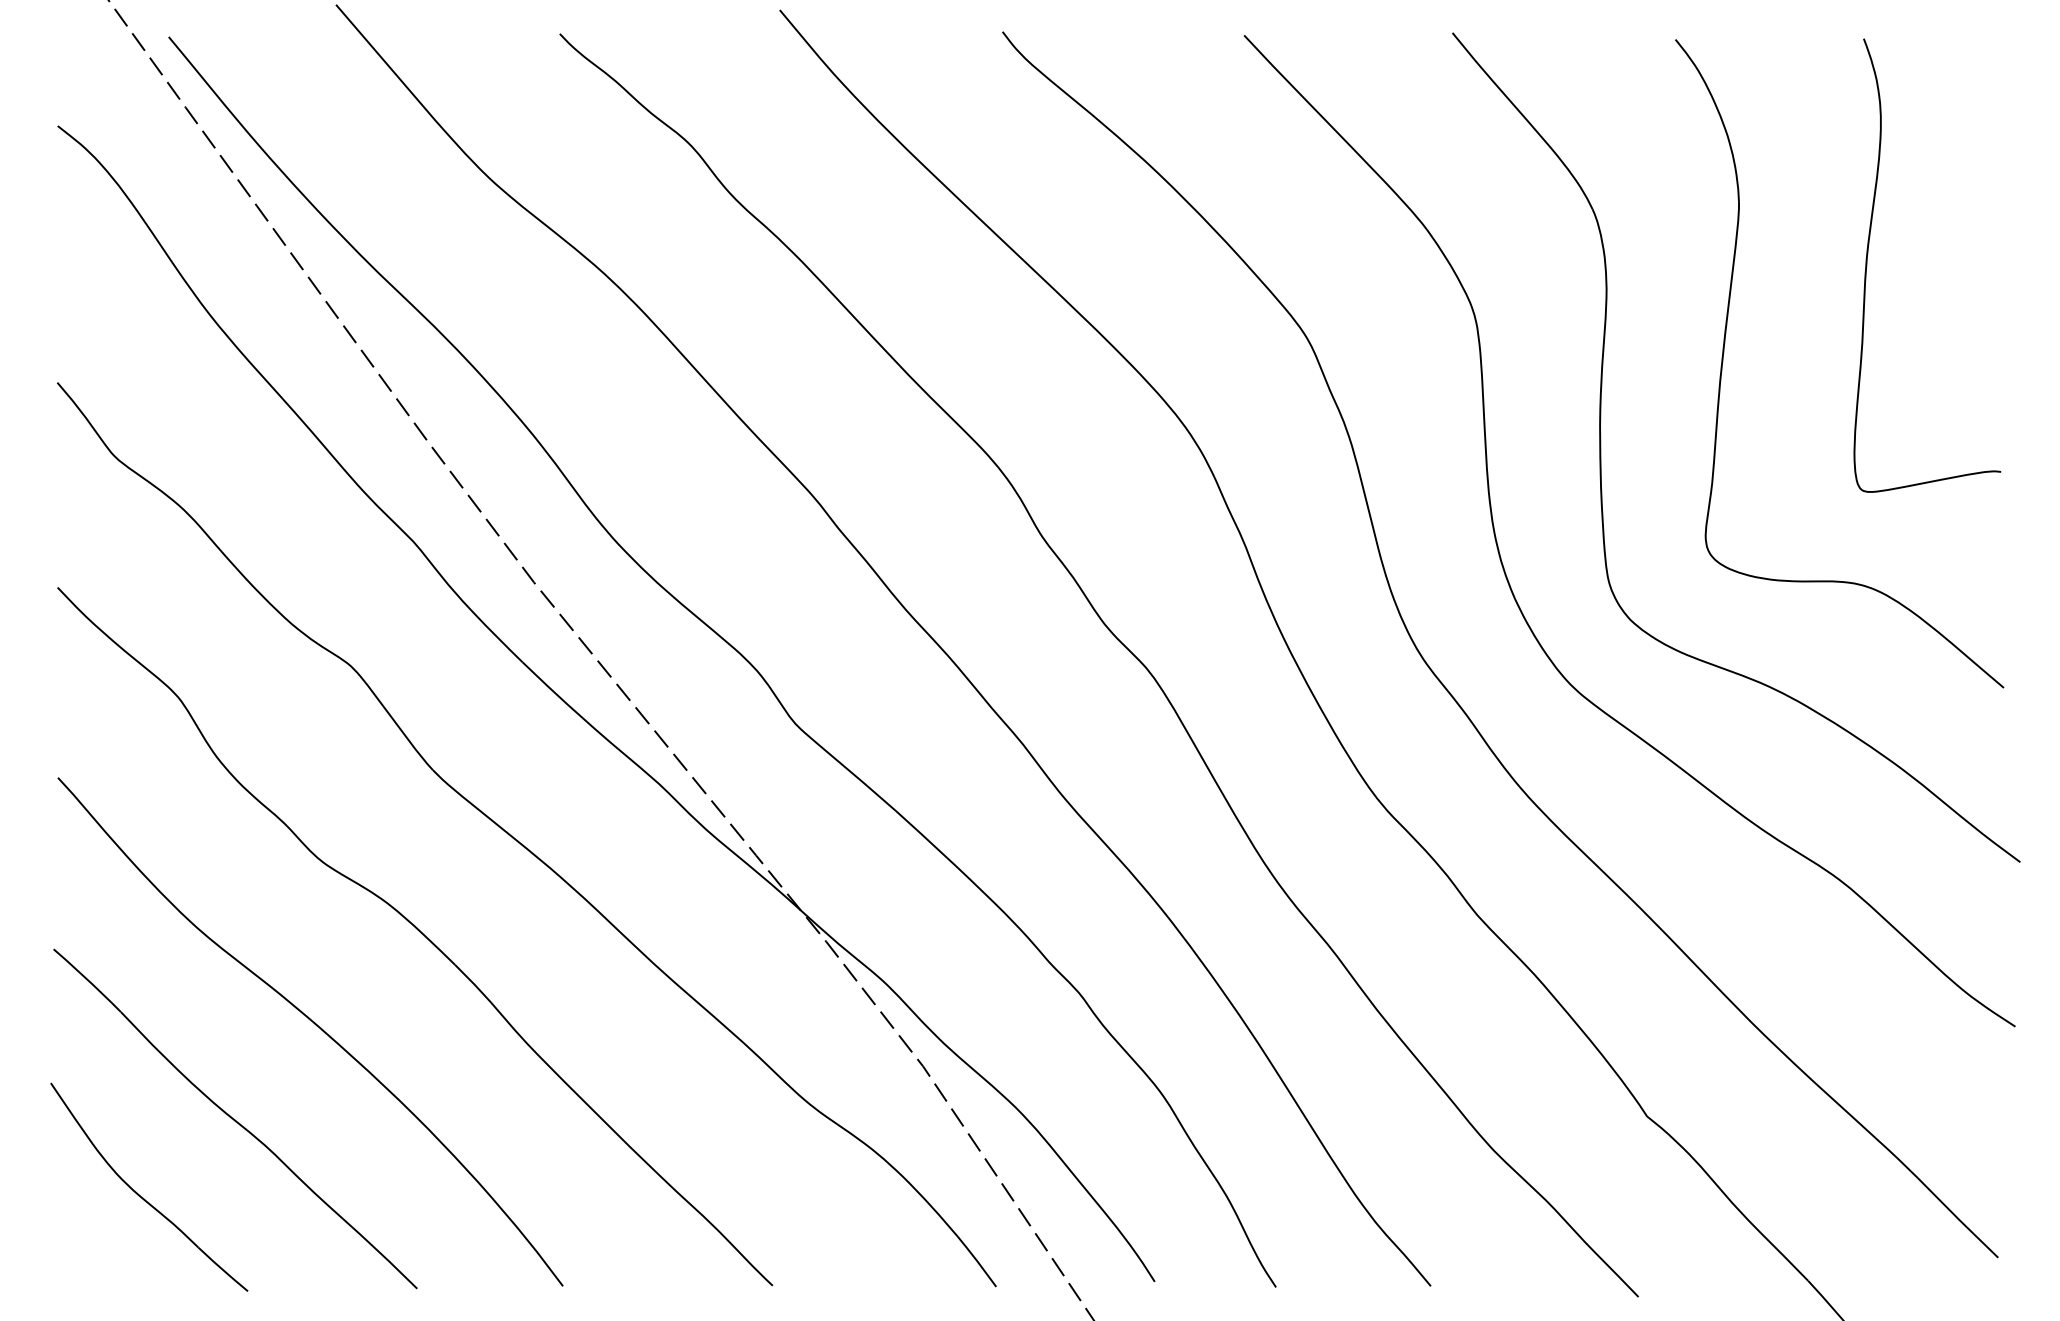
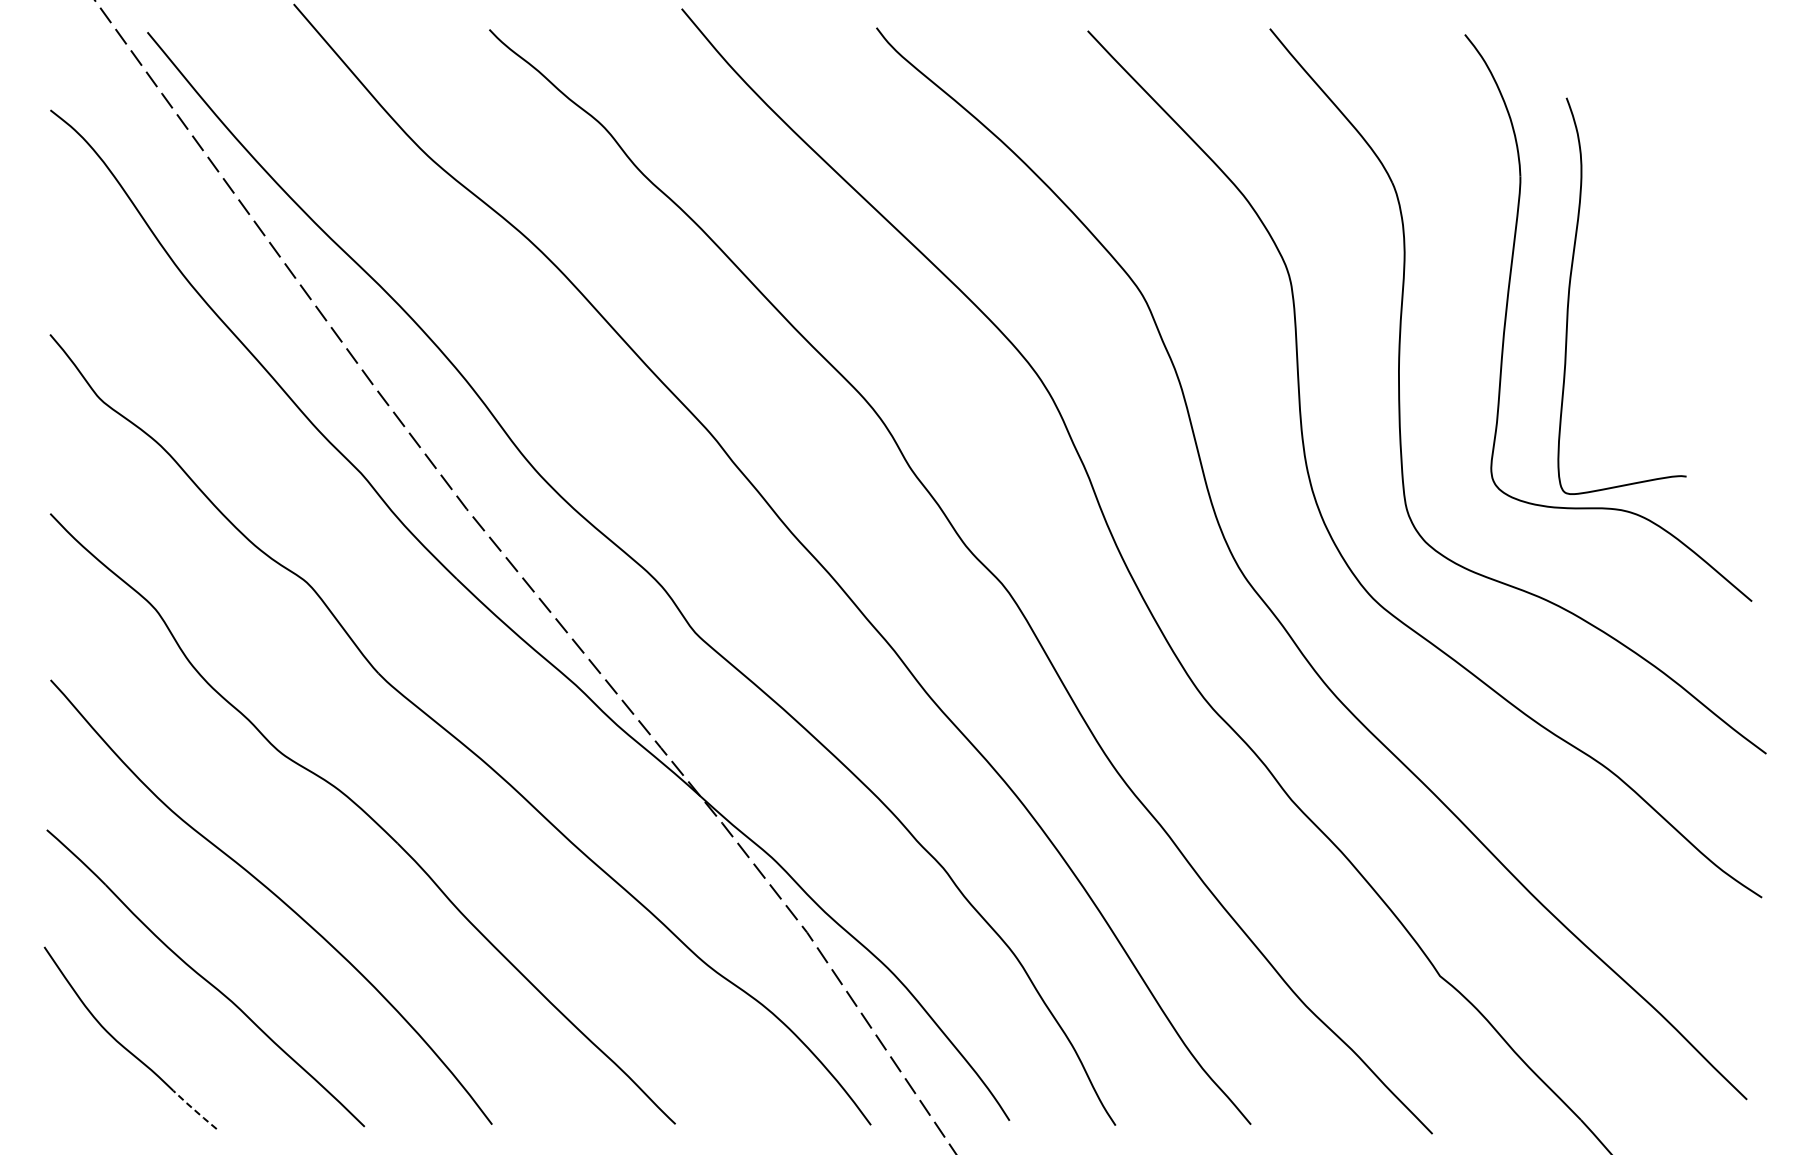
curve: (1868, 257) -> (1570, 289), moved
line: (222, 1270) -> (194, 1110), solid -> dashed

